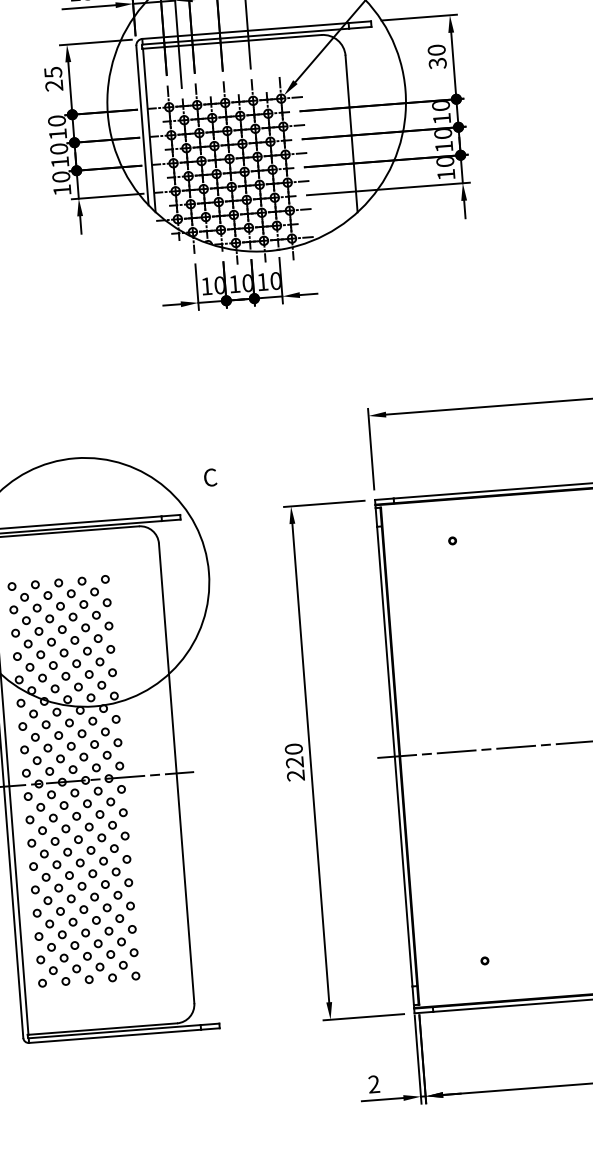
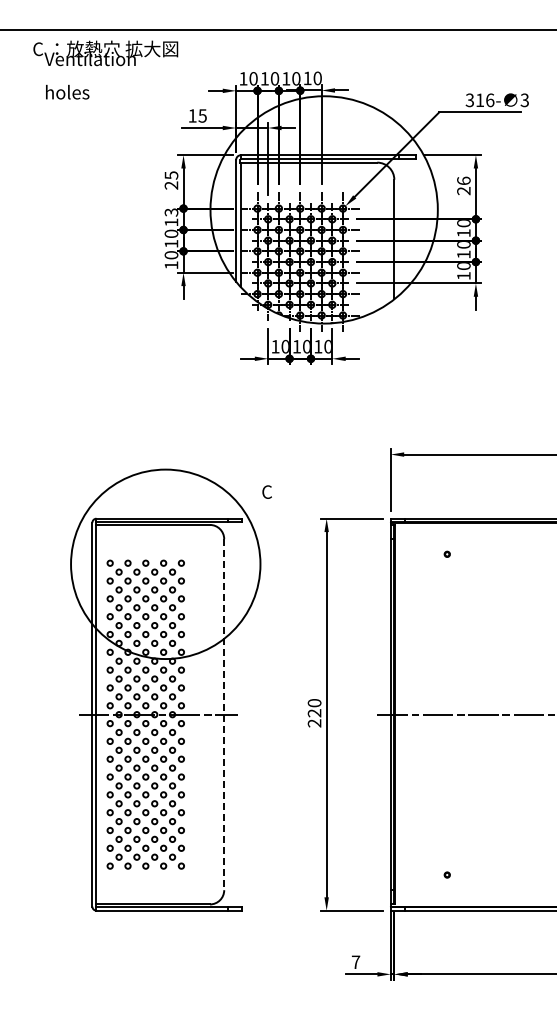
text: (436, 56) -> (463, 185), 30 -> 26
text: (56, 121) -> (171, 212), 10 -> 13
line: (177, 774) -> (224, 715), solid -> dashed
text: (373, 1083) -> (355, 961), 2 -> 7

